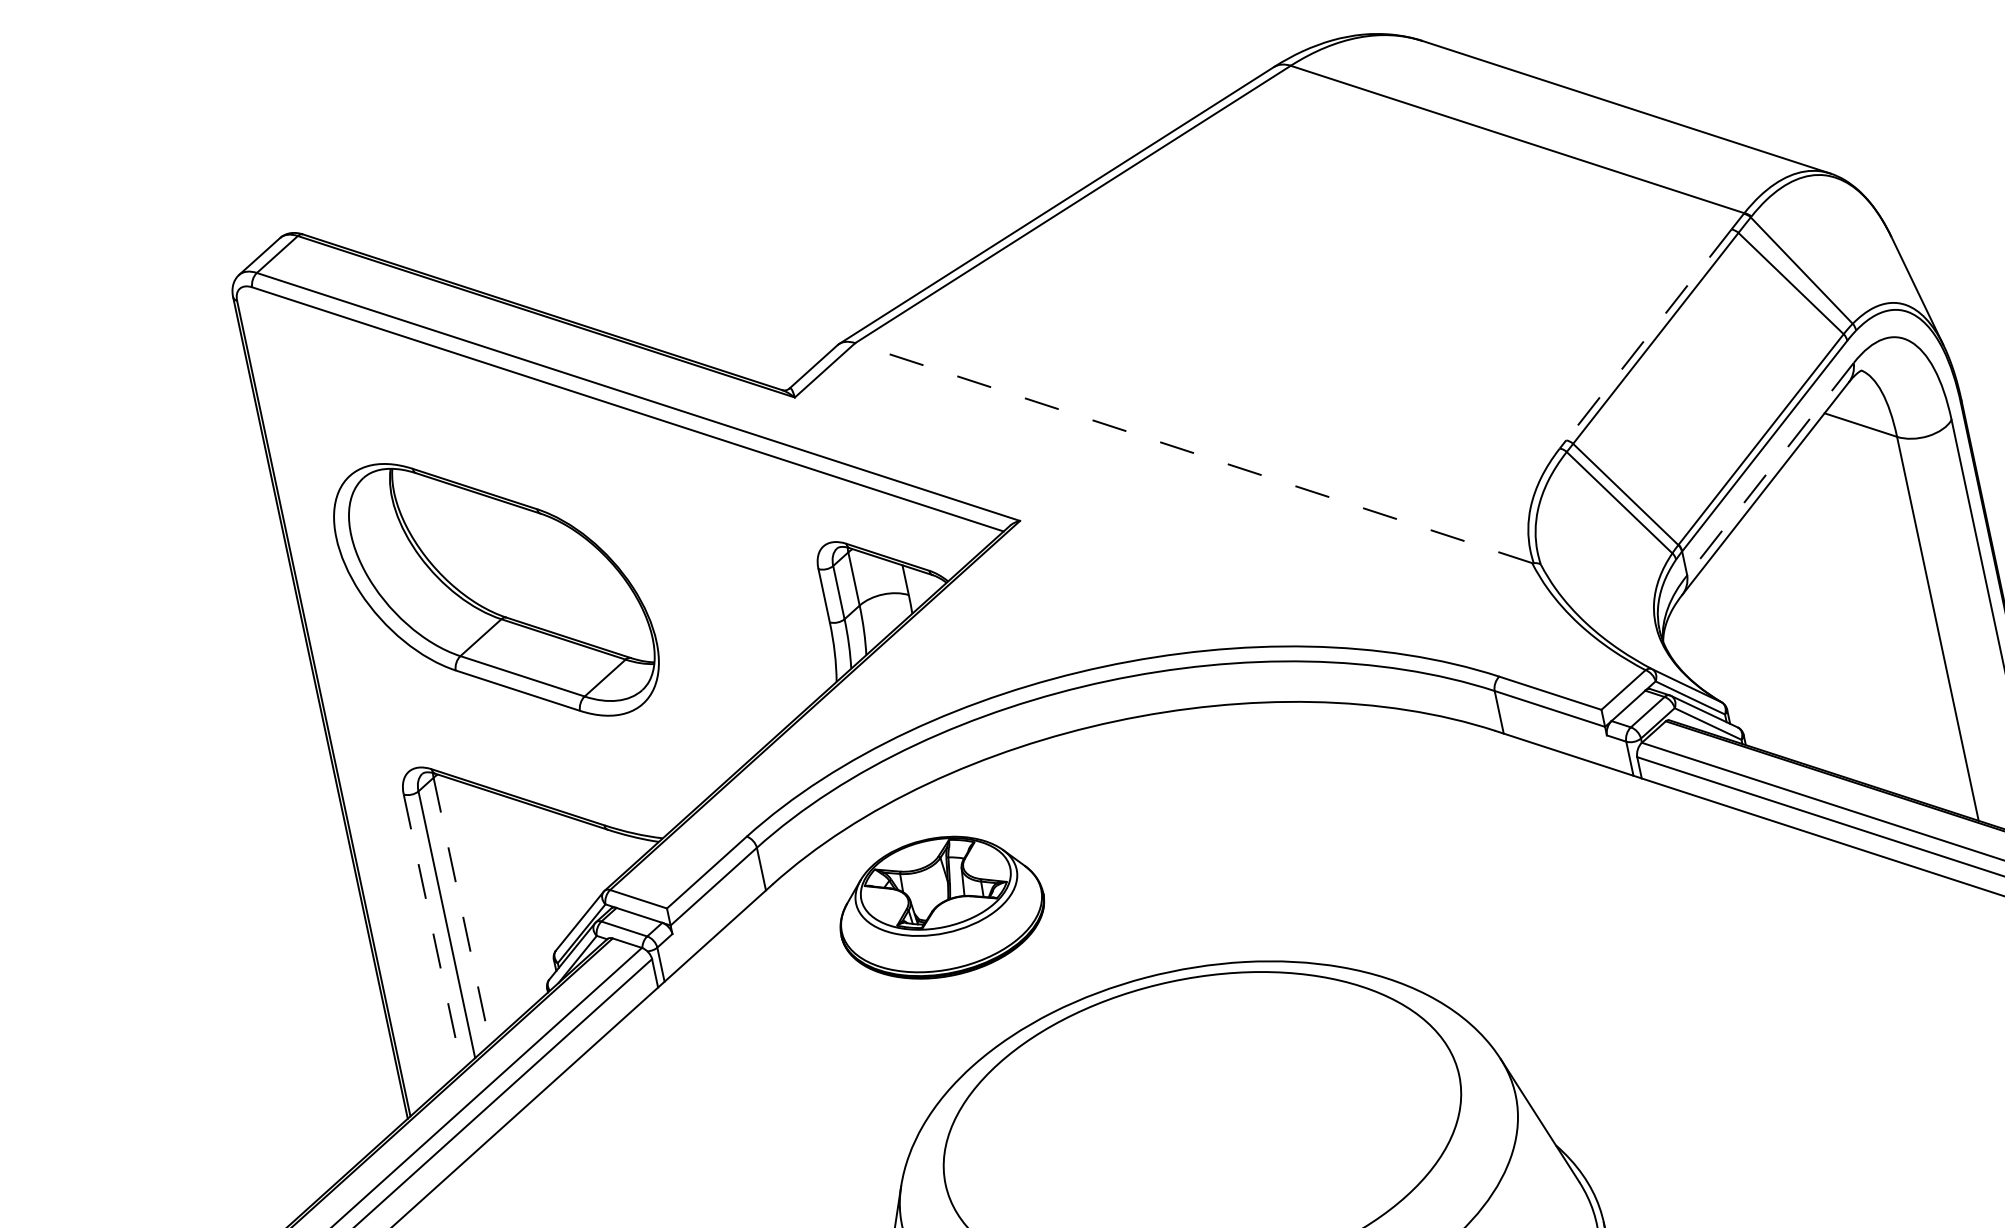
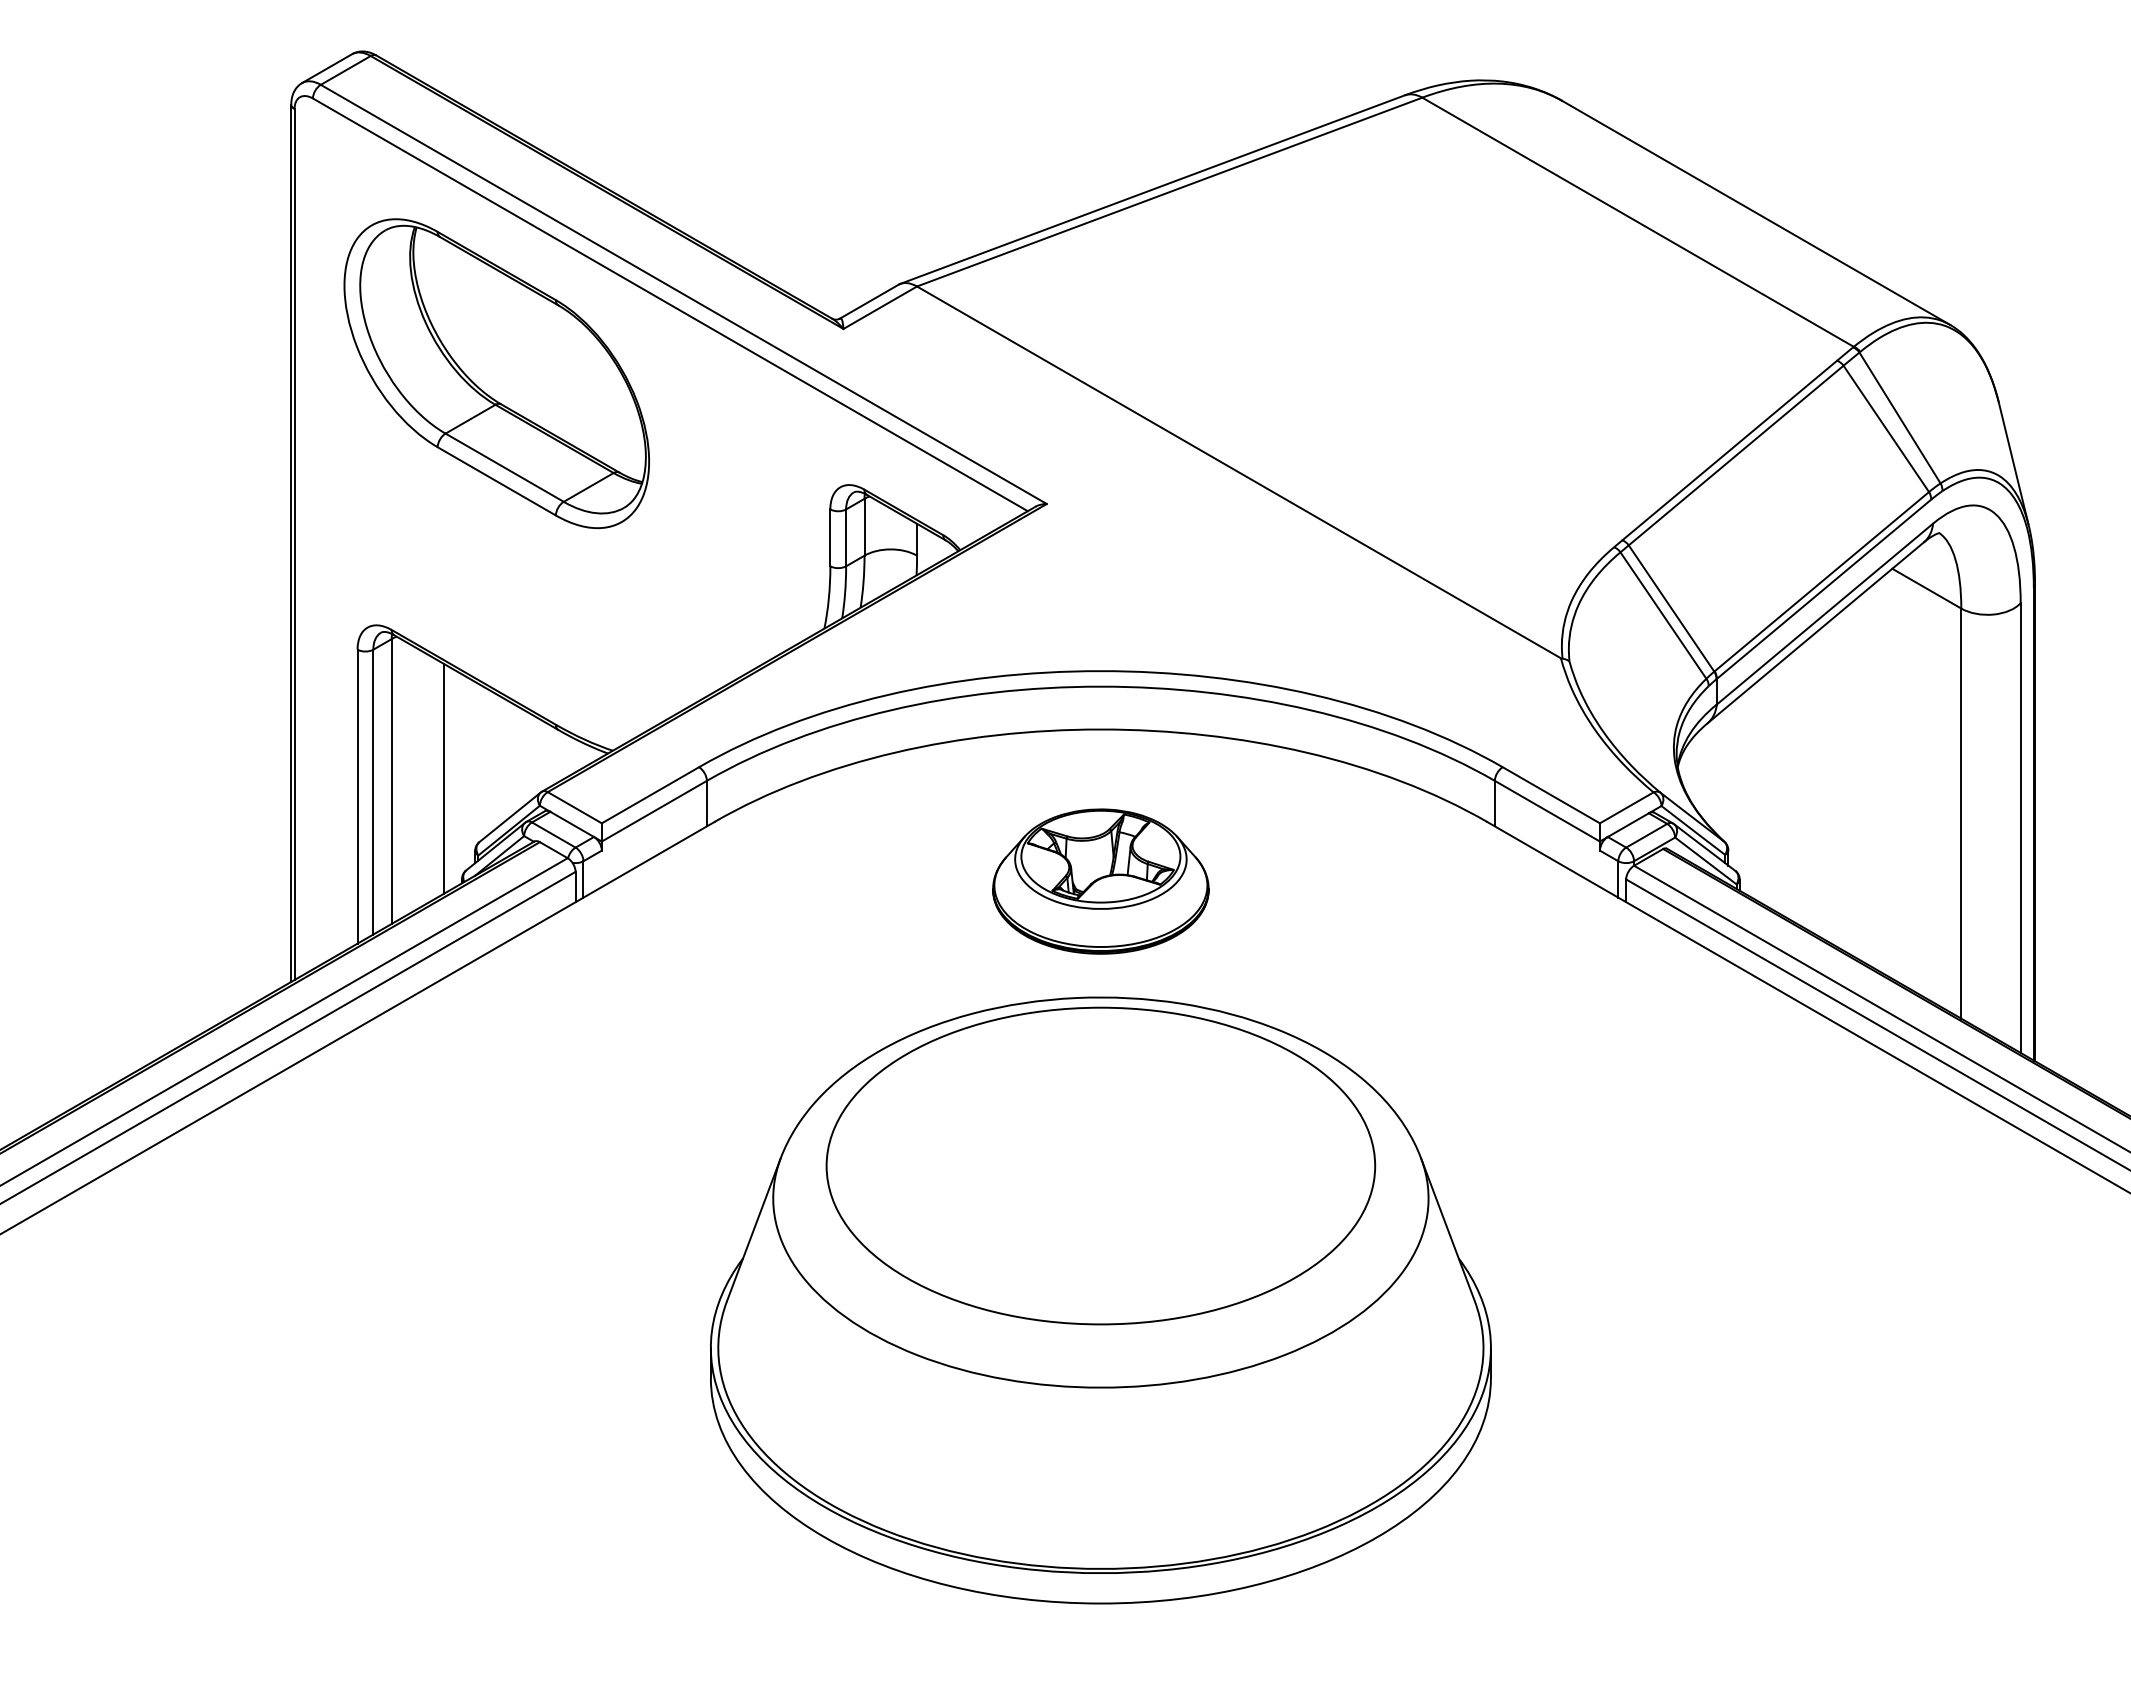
line: (1648, 334) -> (1729, 450), dashed -> solid
line: (1193, 453) -> (1238, 472), dashed -> solid
line: (1770, 469) -> (1824, 614), dashed -> solid
part: (496, 589) -> (496, 373), moved
line: (510, 897) -> (444, 778), added
part: (940, 907) -> (1100, 881), moved
line: (461, 912) -> (391, 782), dashed -> solid
line: (432, 931) -> (357, 796), dashed -> solid

